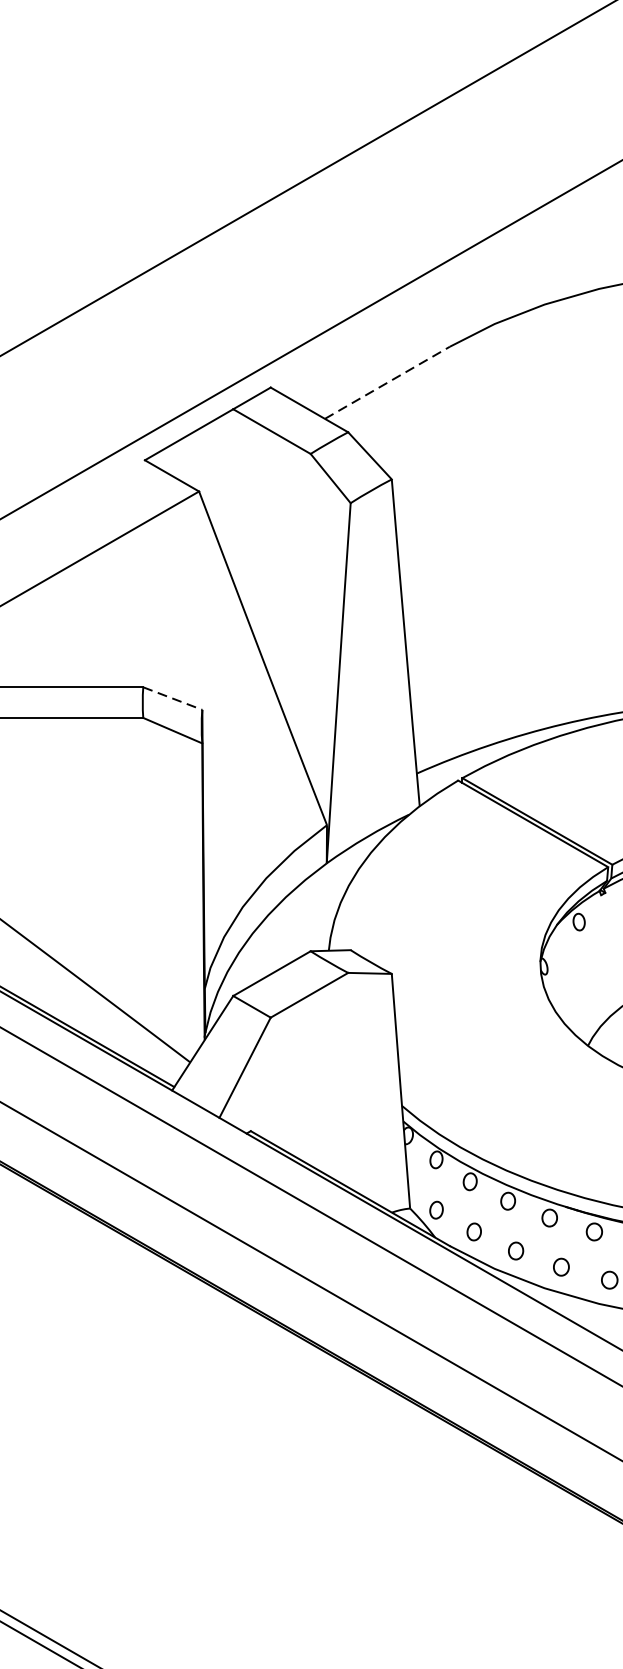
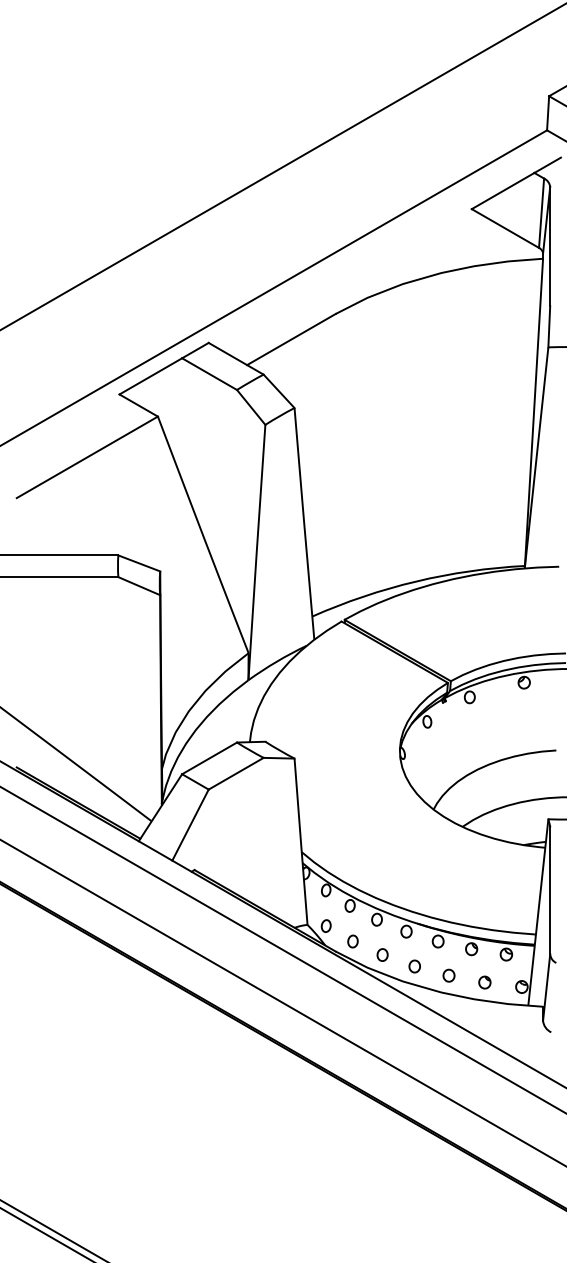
line: (387, 382) -> (291, 339), dashed -> solid
line: (173, 698) -> (139, 563), dashed -> solid

